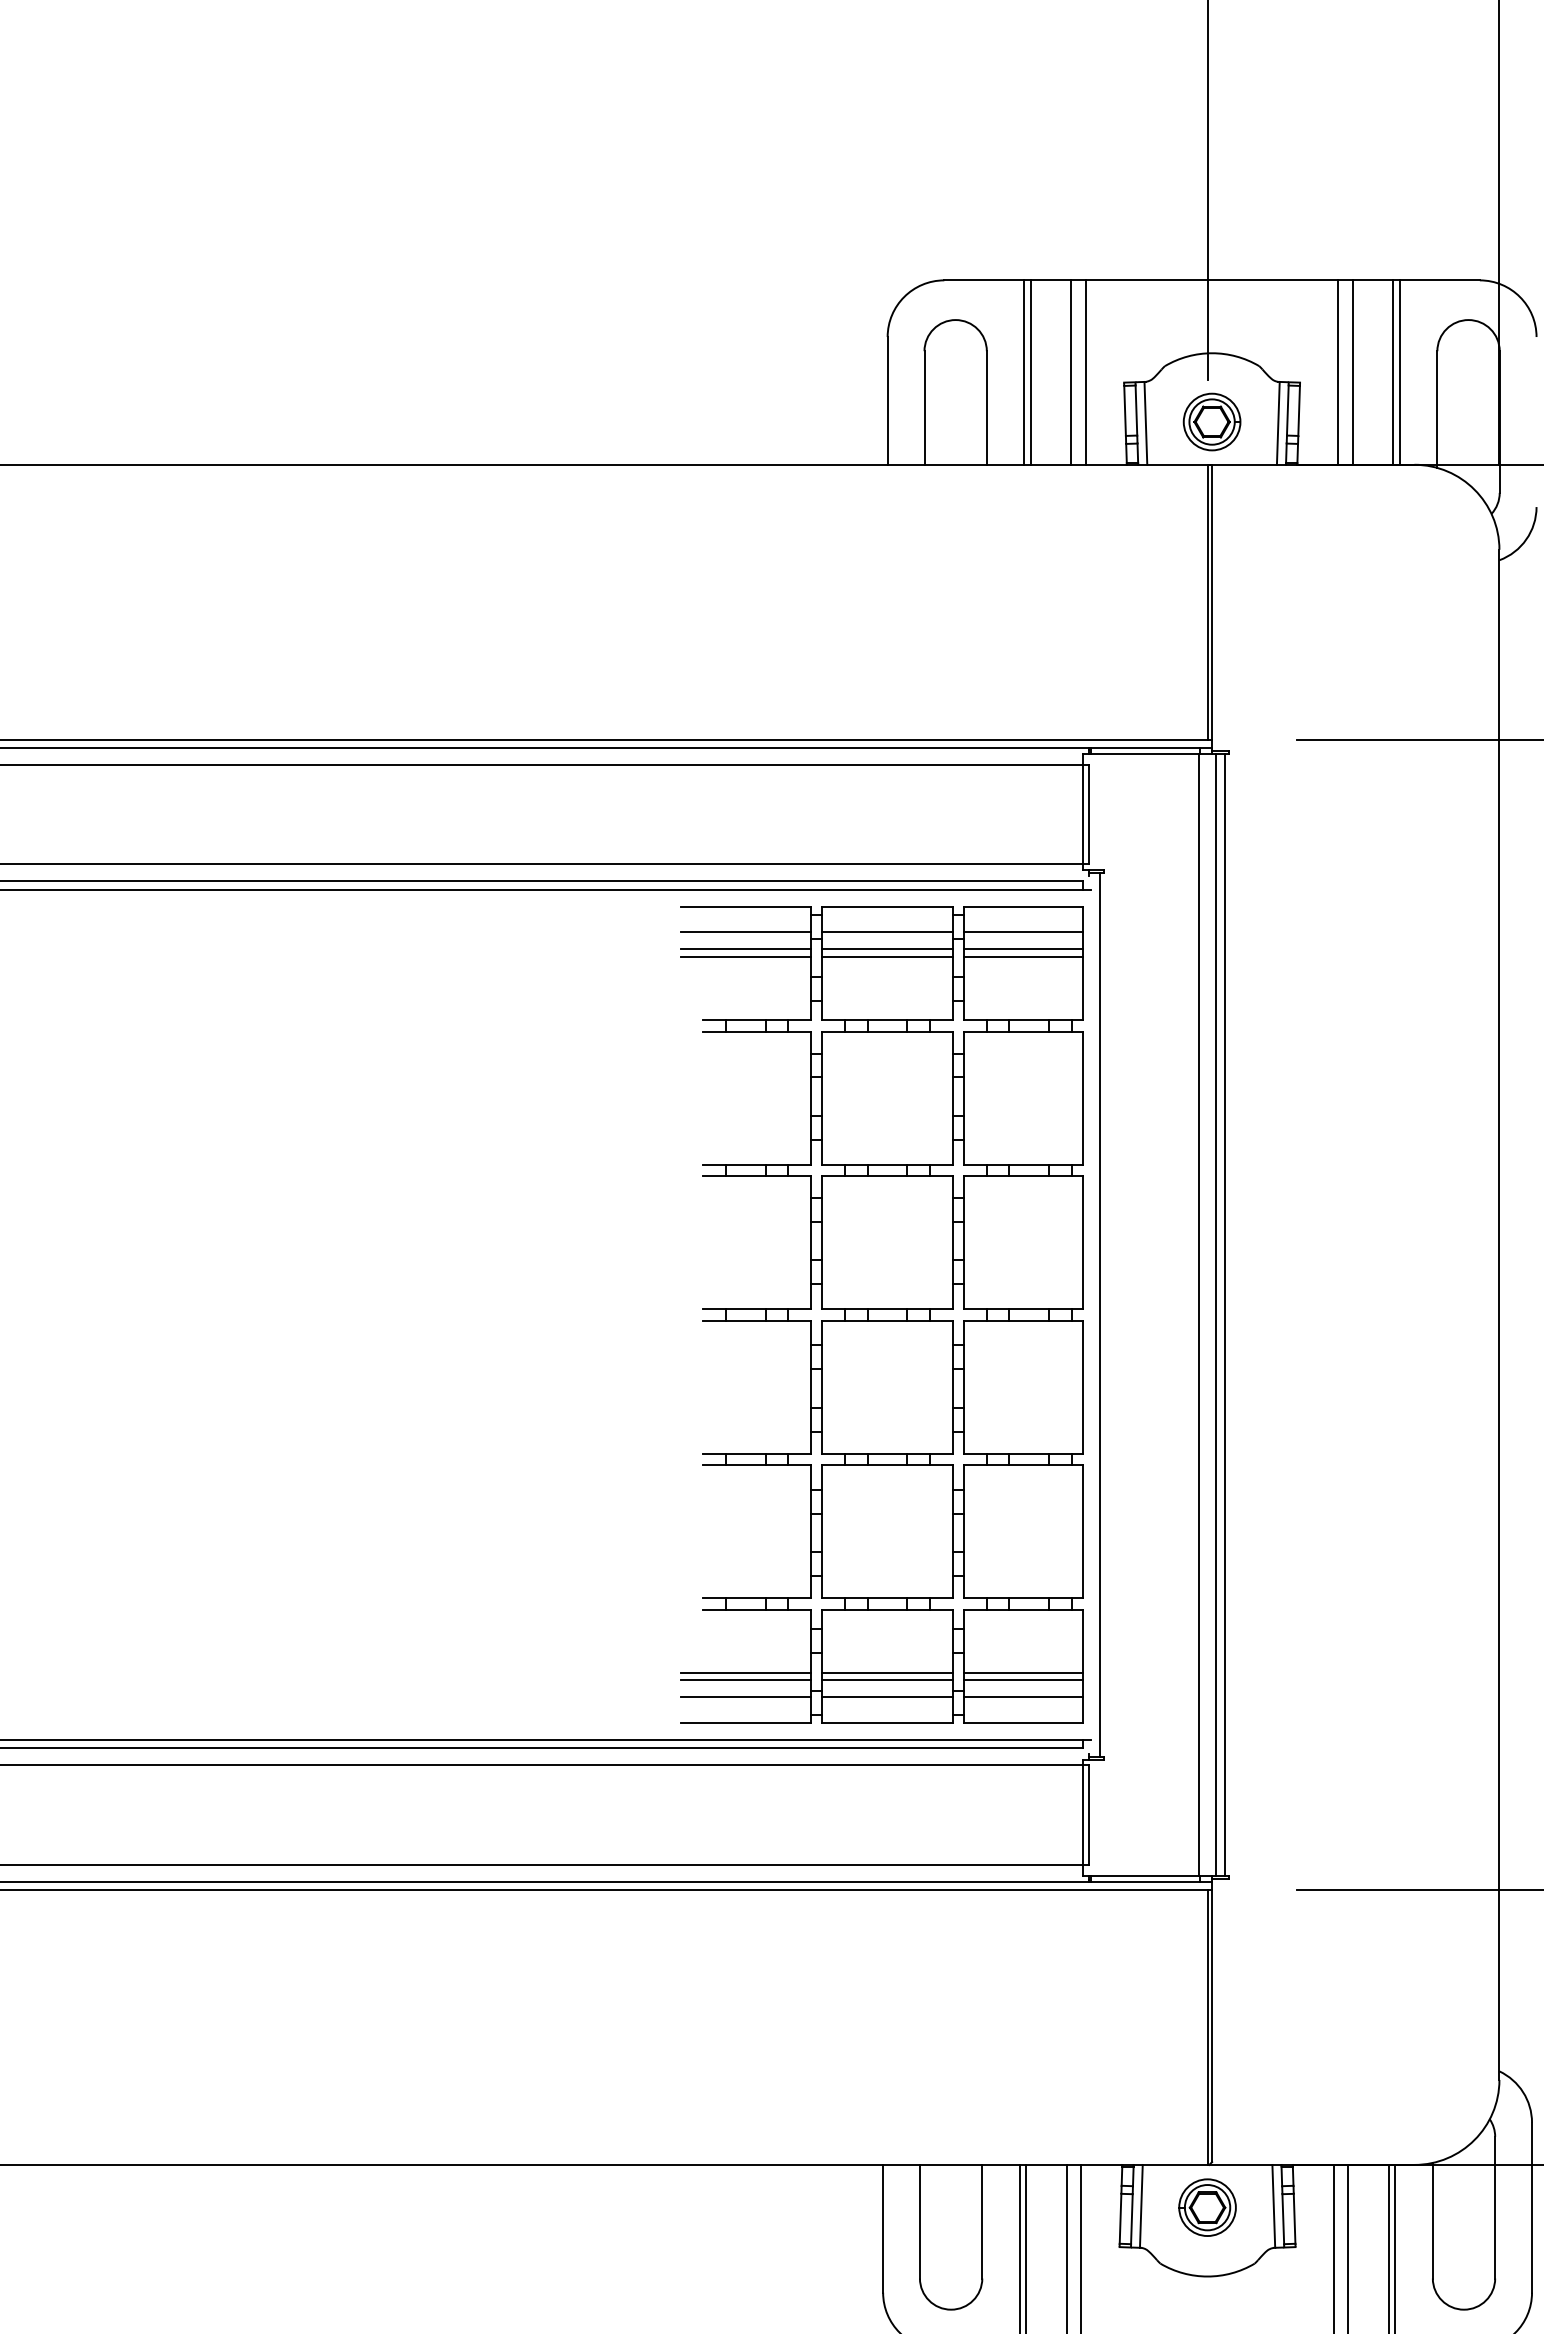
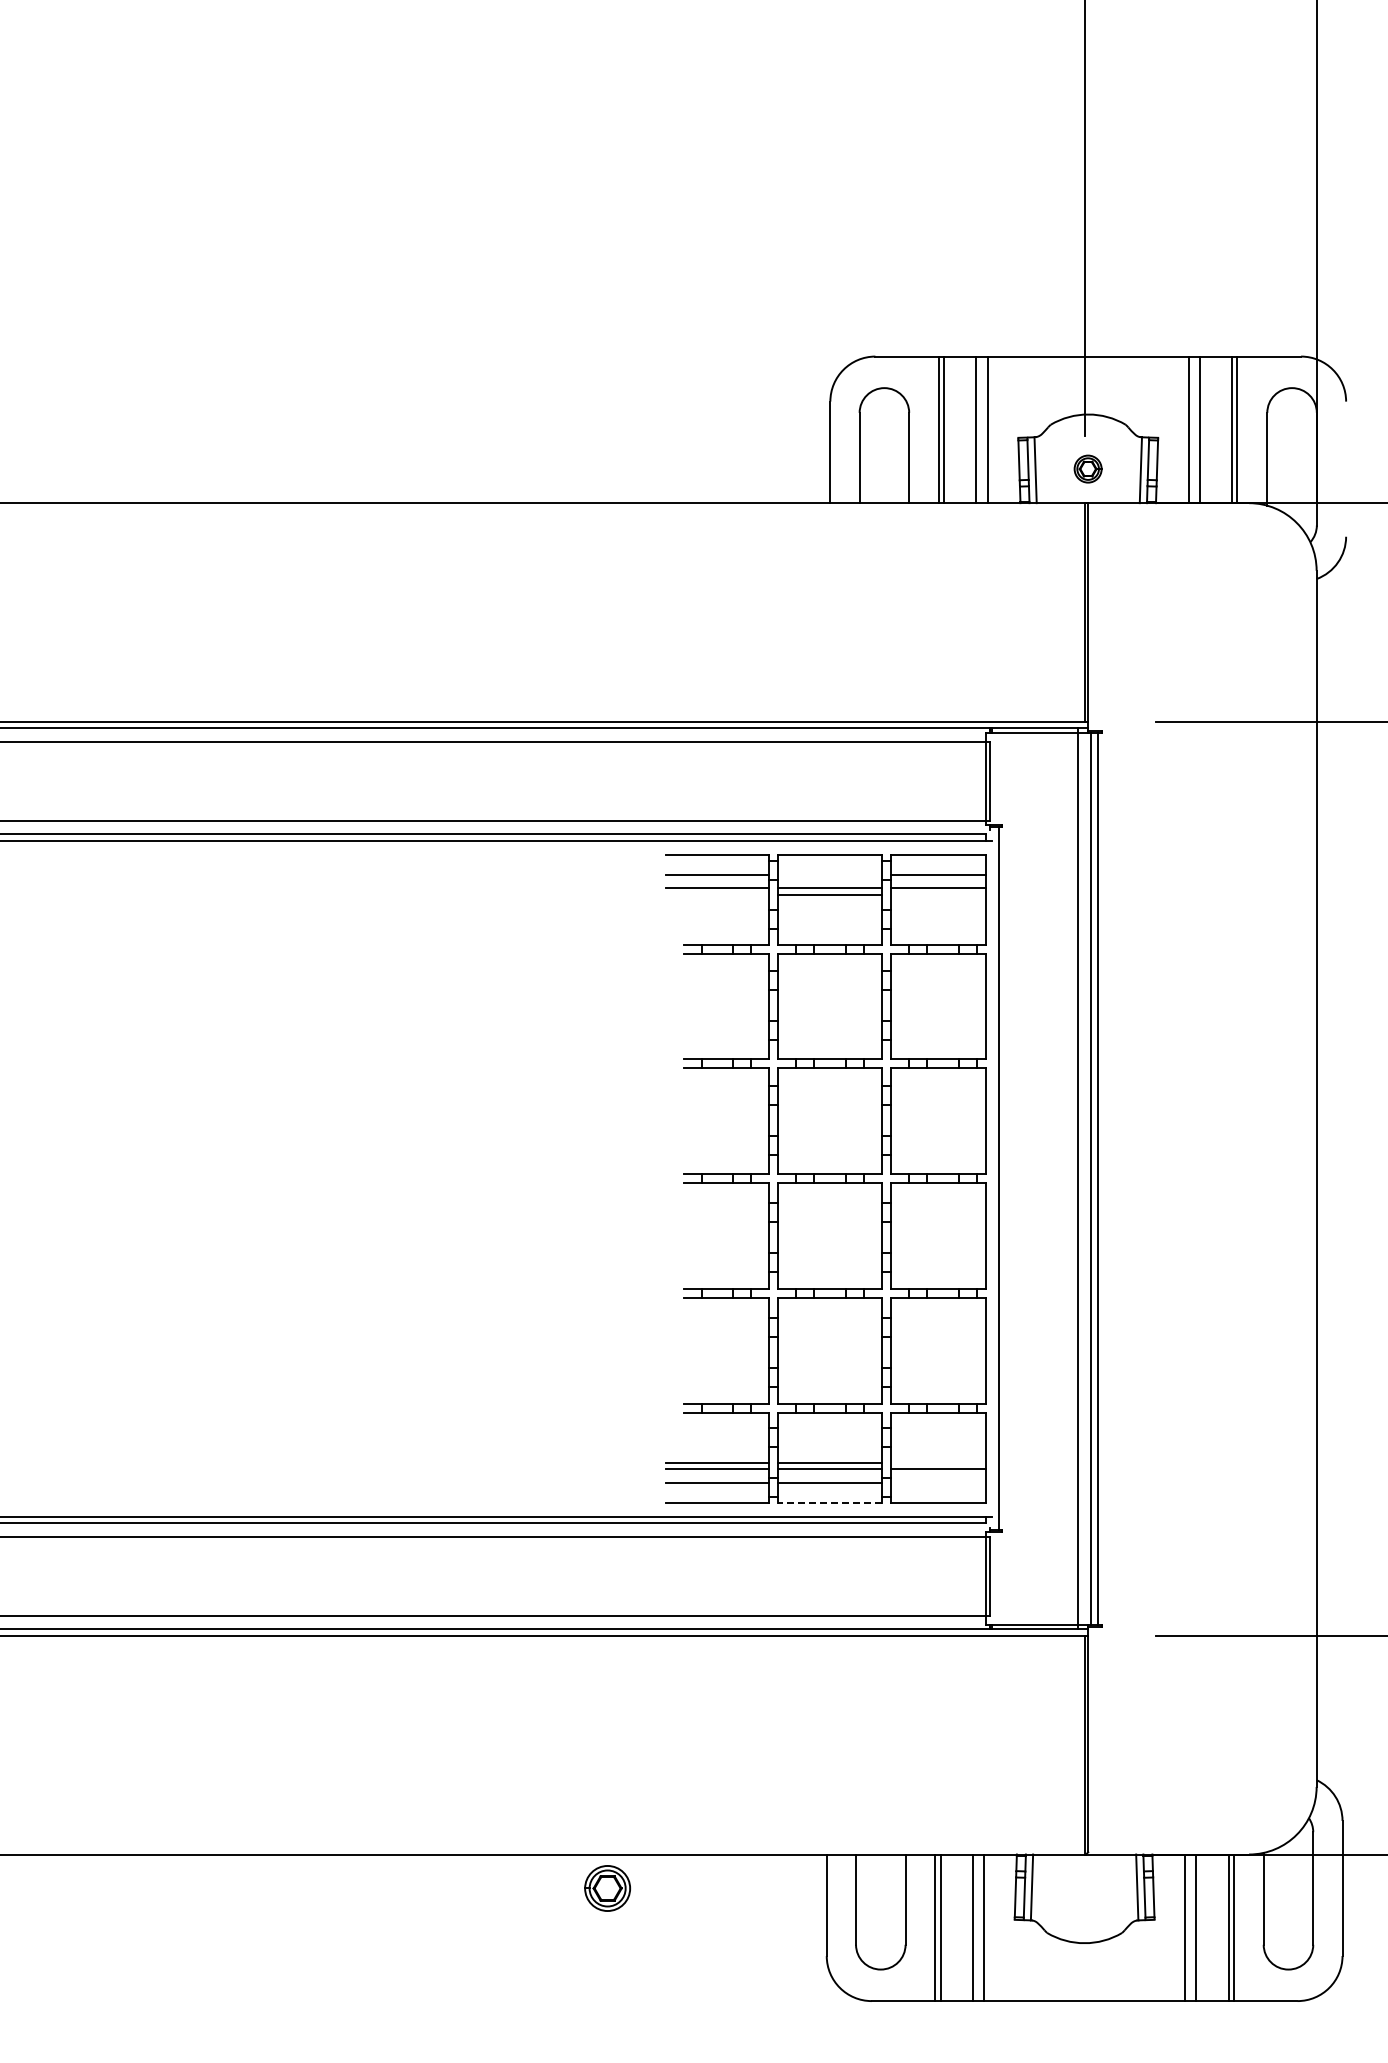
part: (1211, 421) -> (1087, 468), size x0.6
line: (886, 931) -> (829, 874), removed
line: (745, 957) -> (717, 894), removed
line: (1022, 957) -> (937, 894), removed
line: (1022, 1672) -> (937, 1463), removed
line: (1022, 1696) -> (937, 1482), removed
line: (887, 1723) -> (830, 1503), solid -> dashed
part: (1207, 2207) -> (607, 1888), moved

